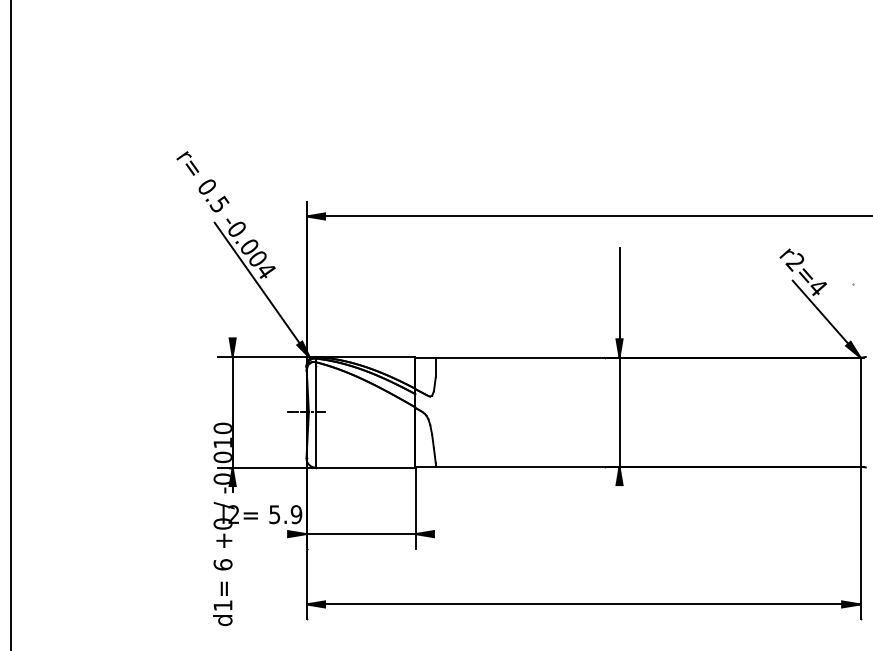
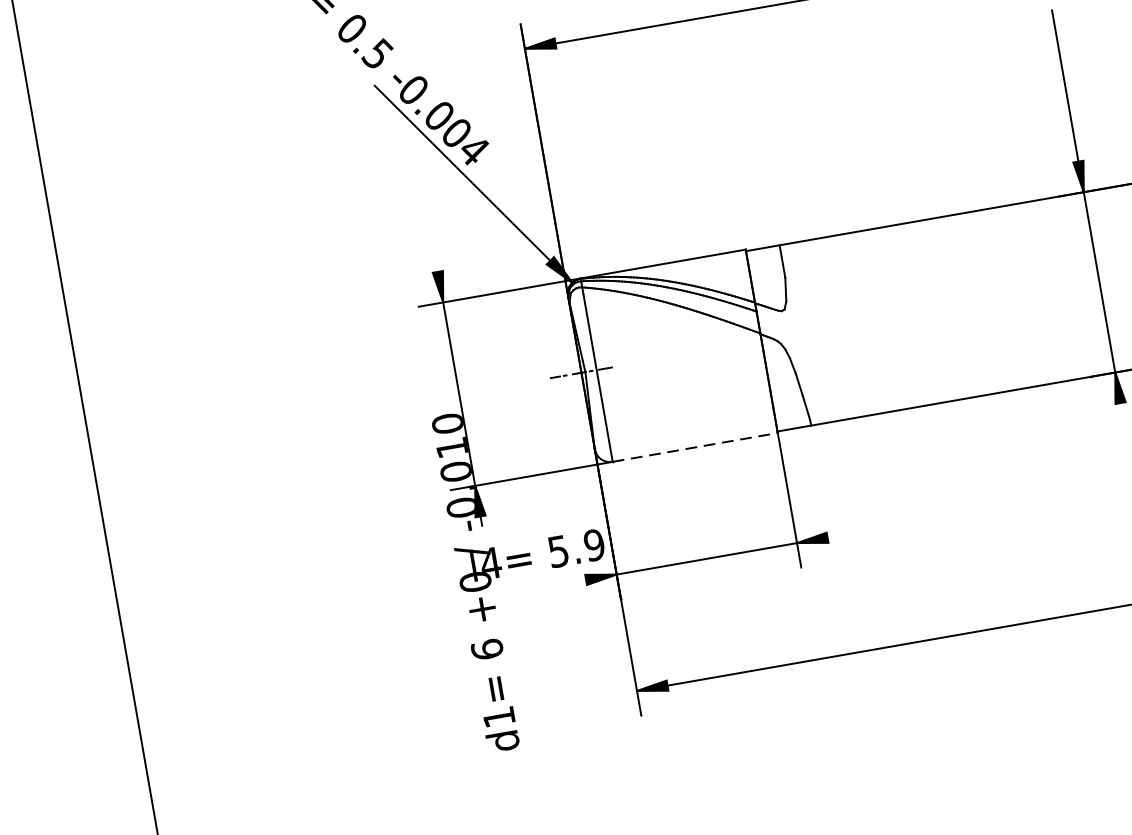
line: (365, 467) -> (695, 447), solid -> dashed
text: (233, 514) -> (490, 563), l2= -> l4=

